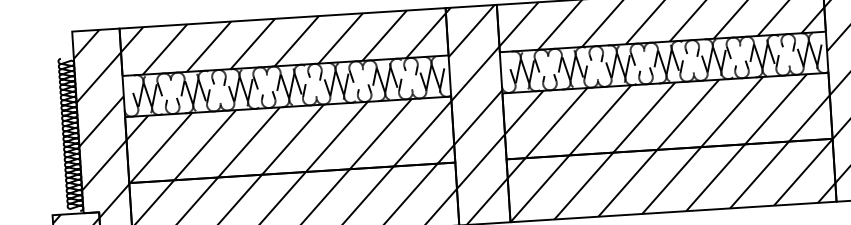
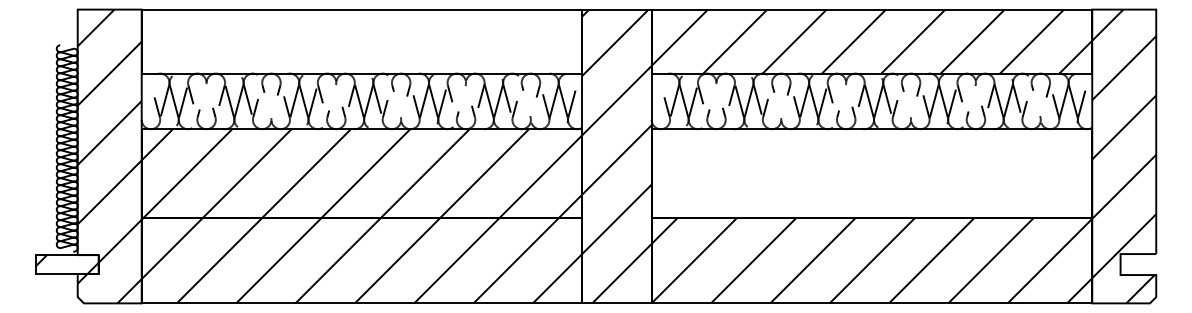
hatch: (283, 41) -> (361, 41), removed
hatch: (667, 115) -> (871, 173), removed

